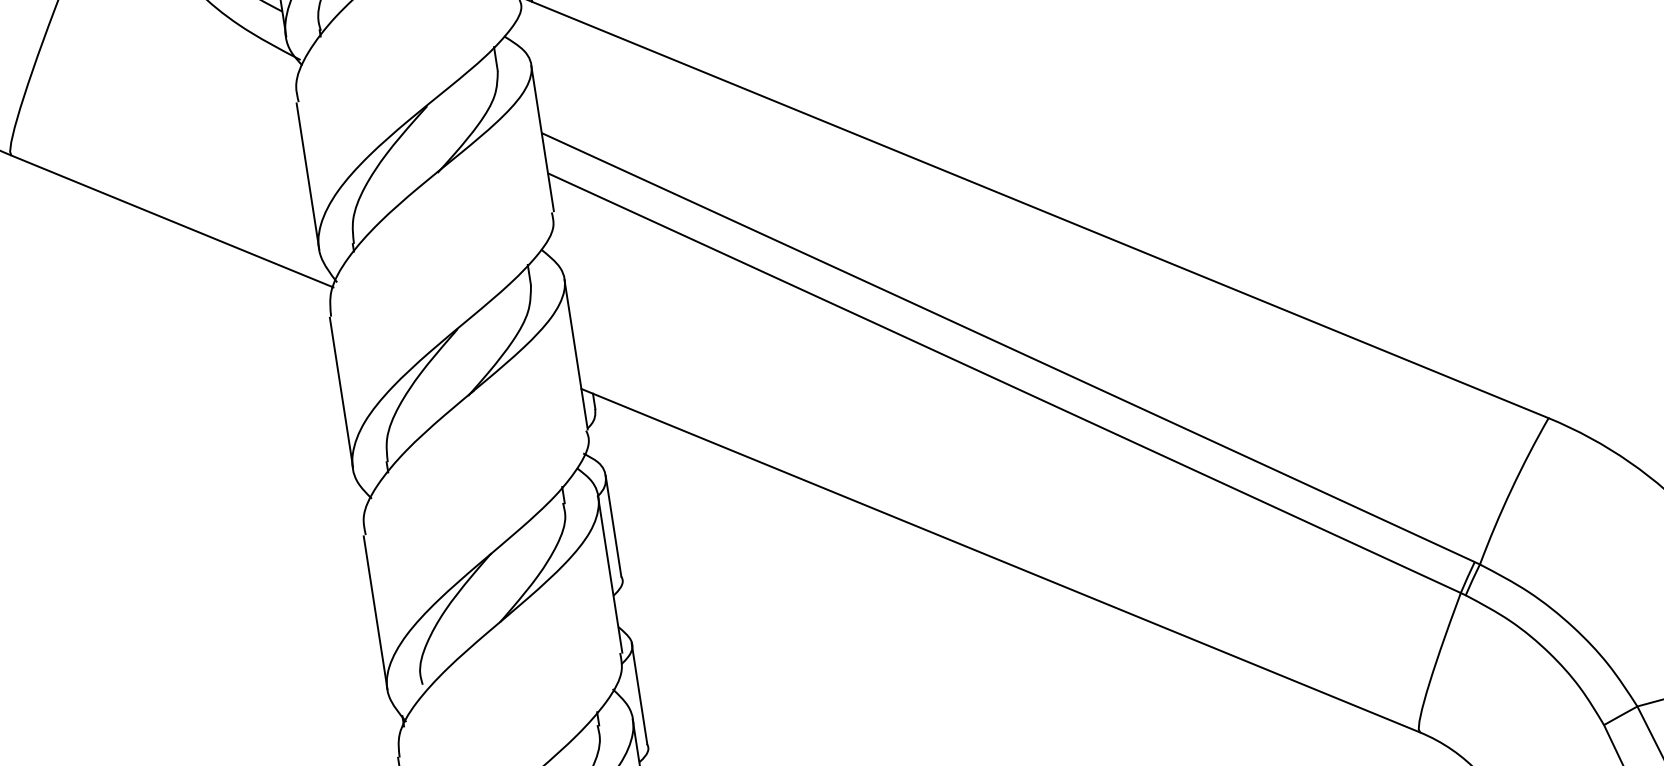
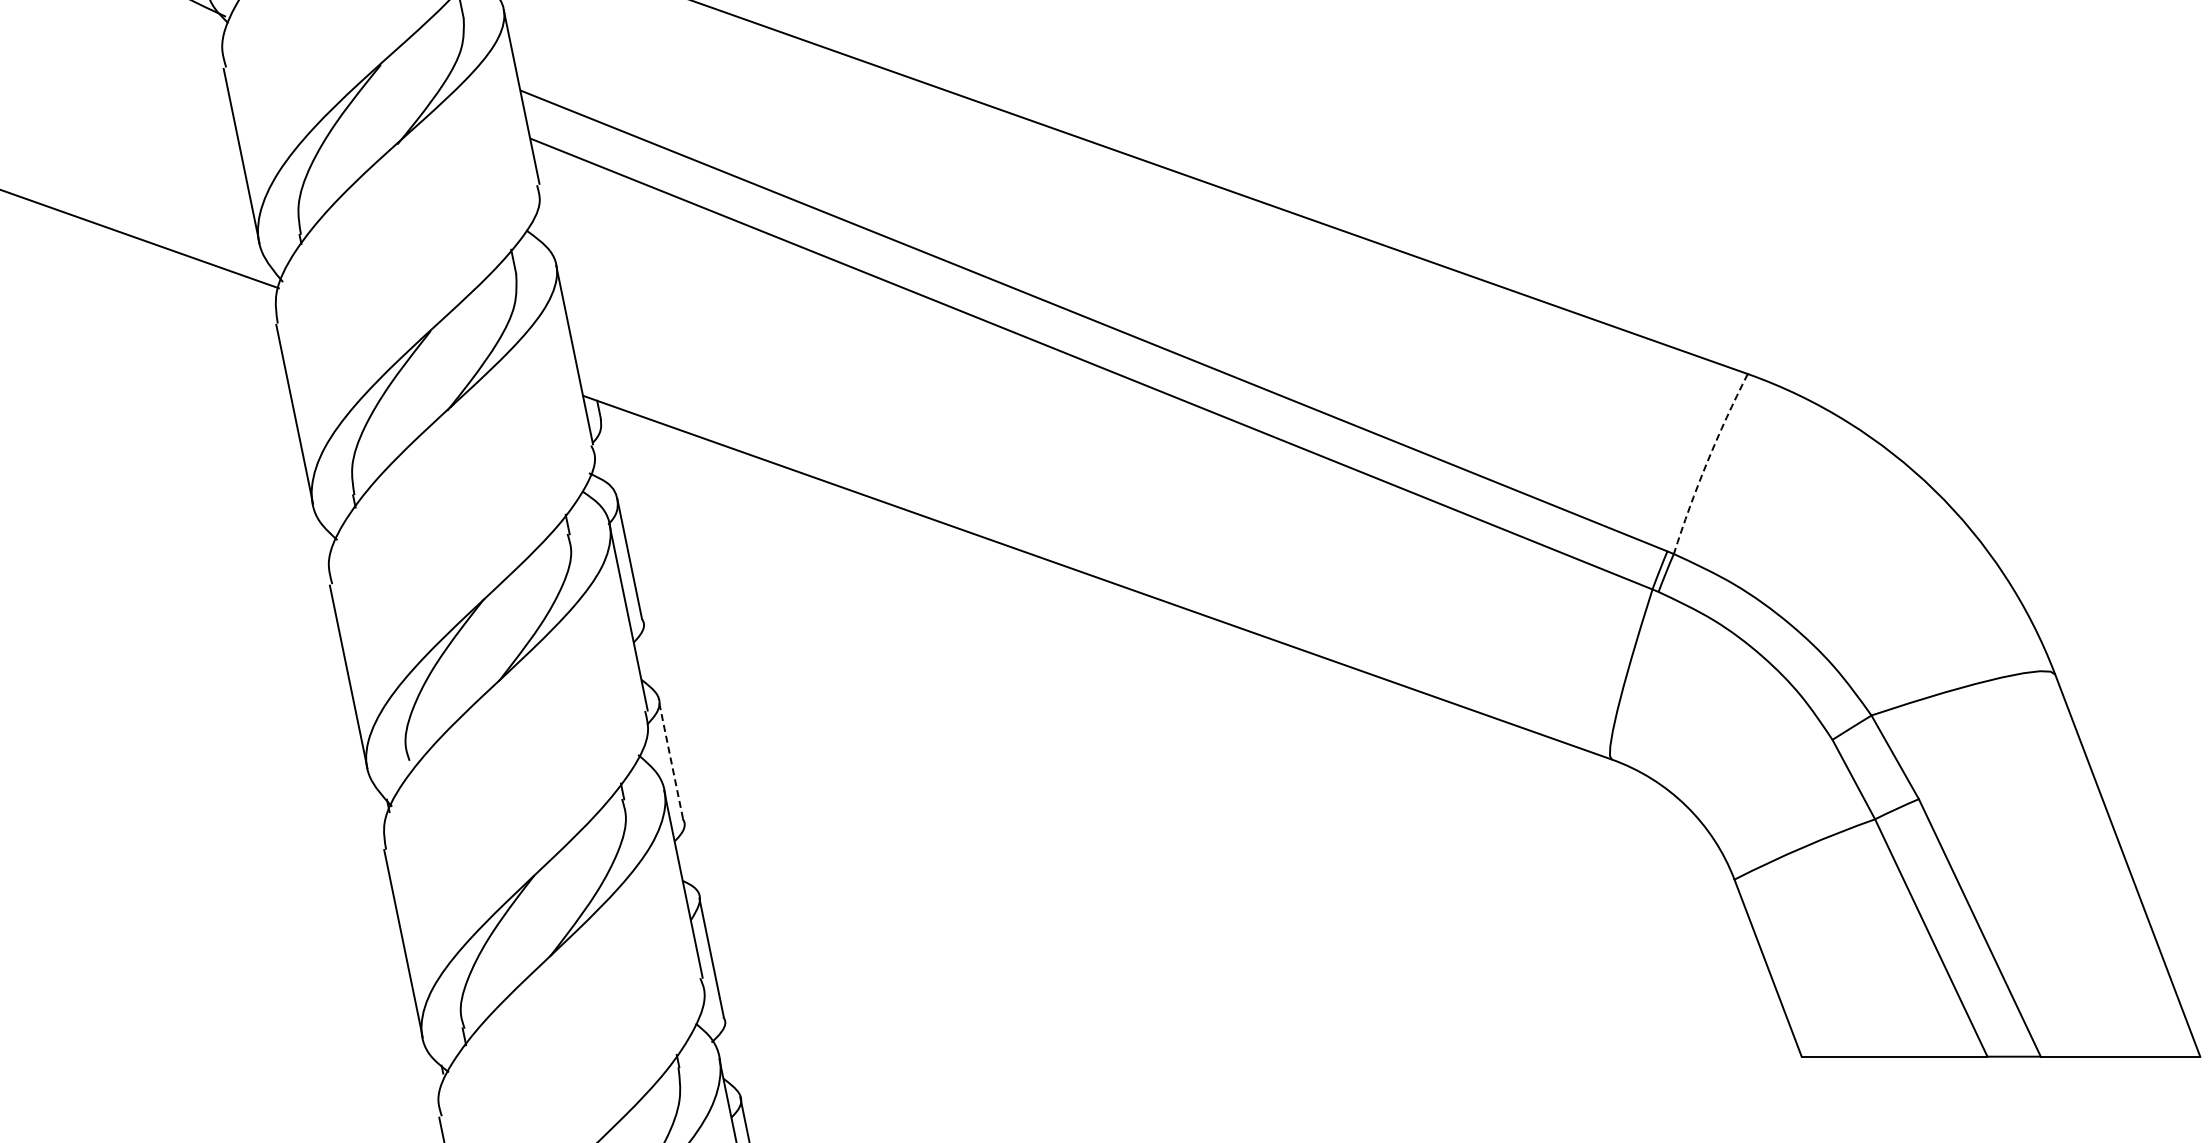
arc: (1511, 489) -> (1707, 462), solid -> dashed
line: (639, 693) -> (670, 758), solid -> dashed

